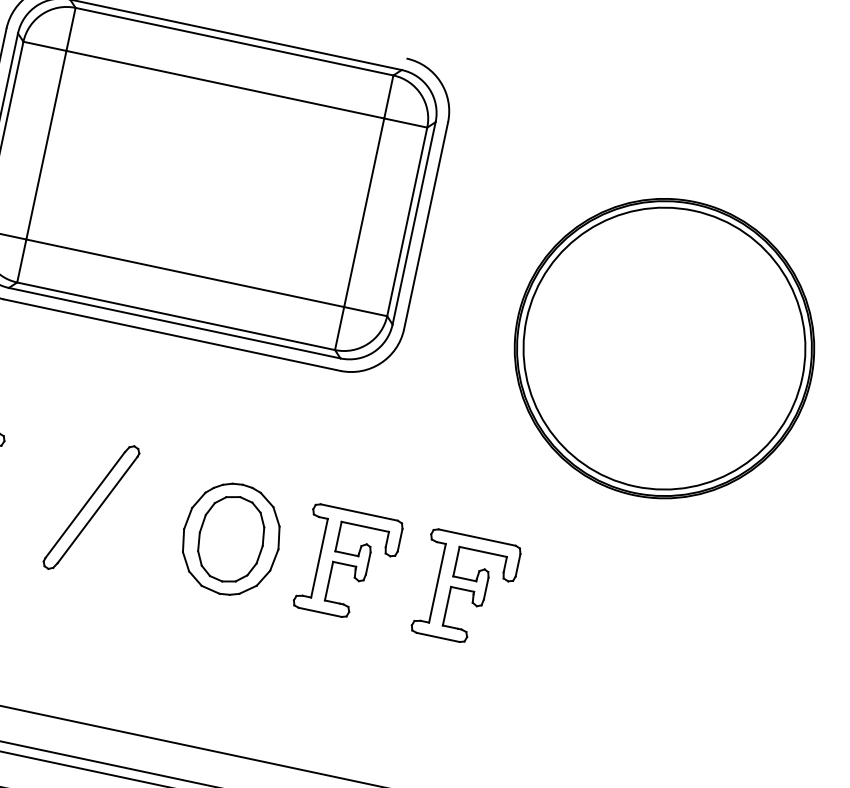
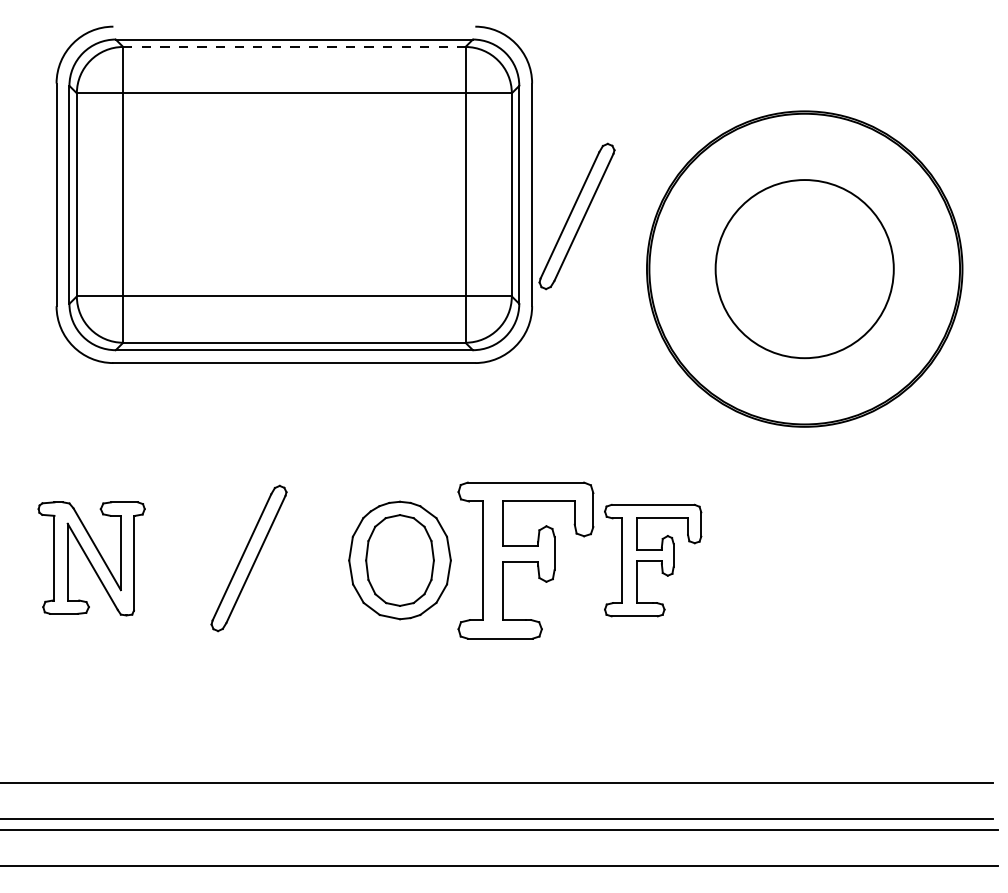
line: (234, 41) -> (294, 46), solid -> dashed
part: (462, 254) -> (576, 216), added
circle: (664, 348) -> (804, 268), size x0.6
part: (348, 564) -> (526, 560), size x1.4

